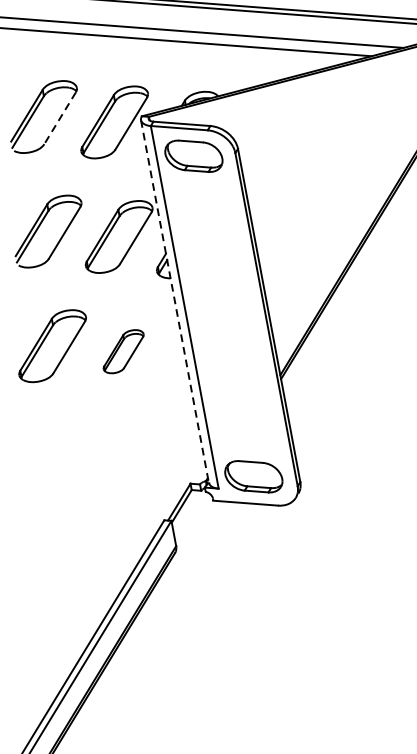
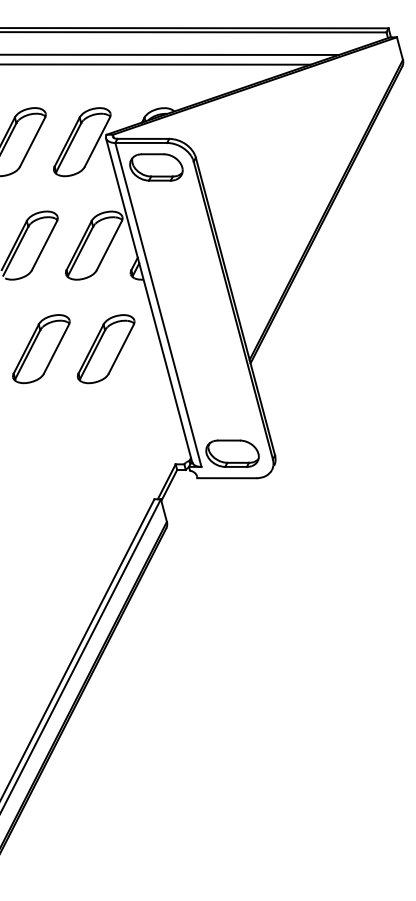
line: (59, 118) -> (32, 142), dashed -> solid
line: (175, 301) -> (149, 300), dashed -> solid
part: (123, 351) -> (105, 349), size x1.67

